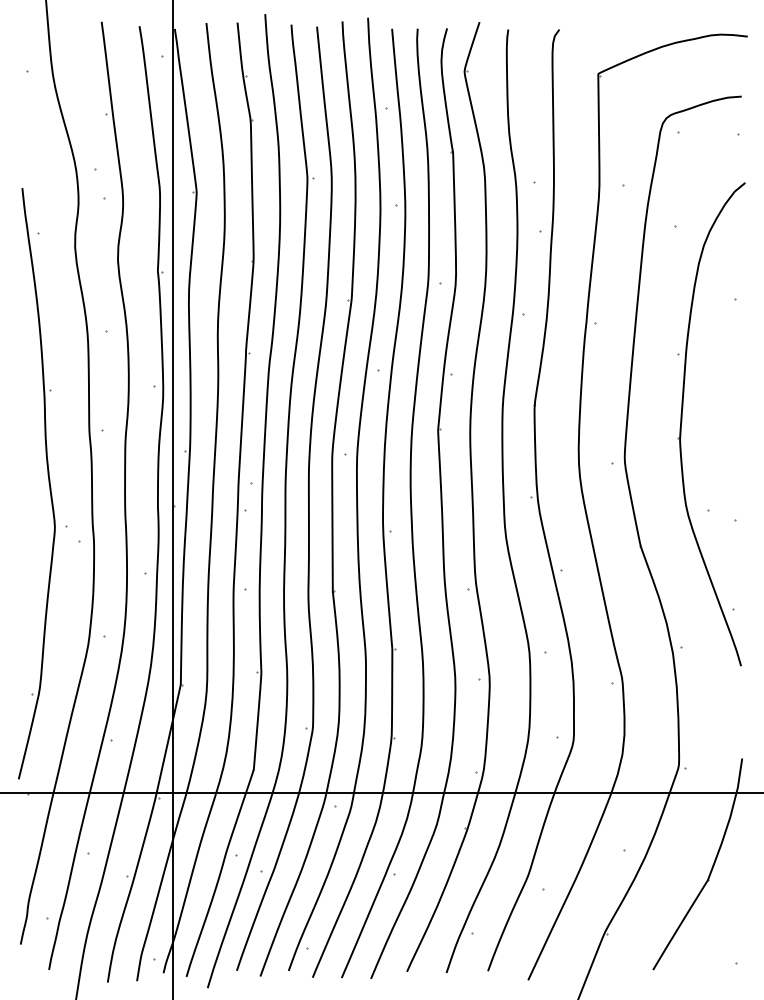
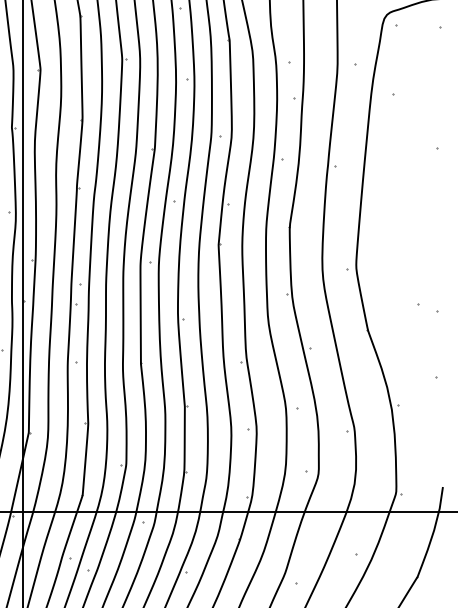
part: (682, 422) -> (398, 239), removed

